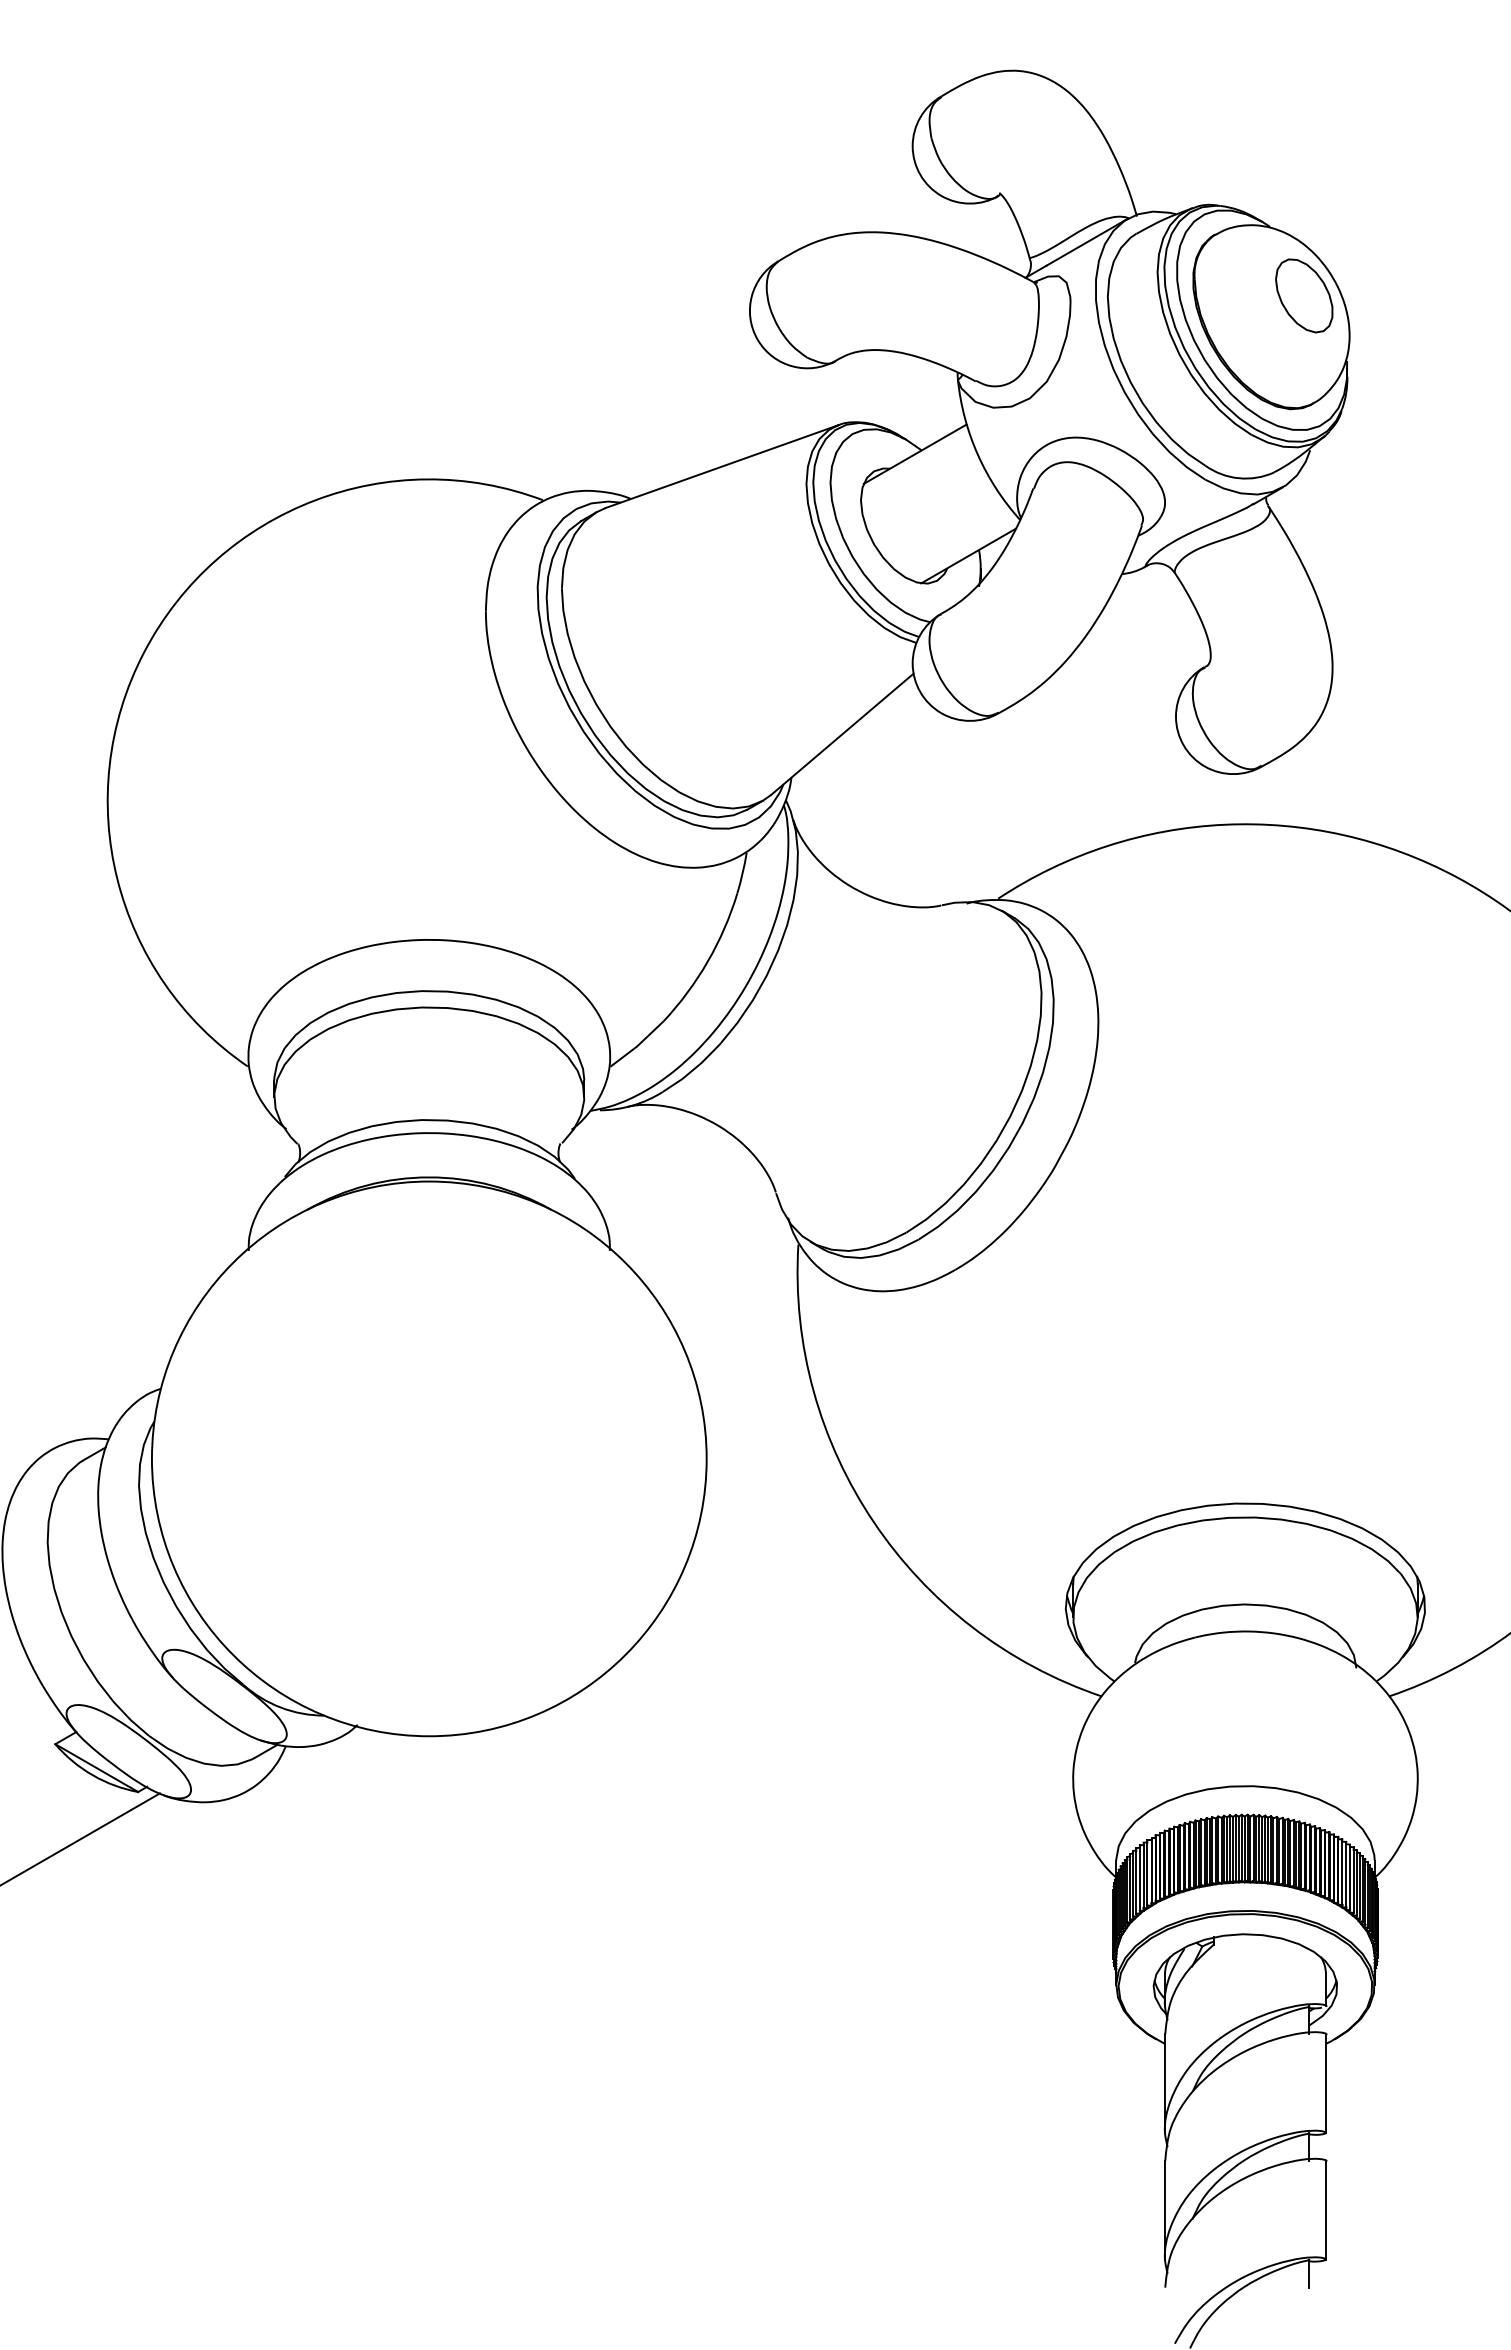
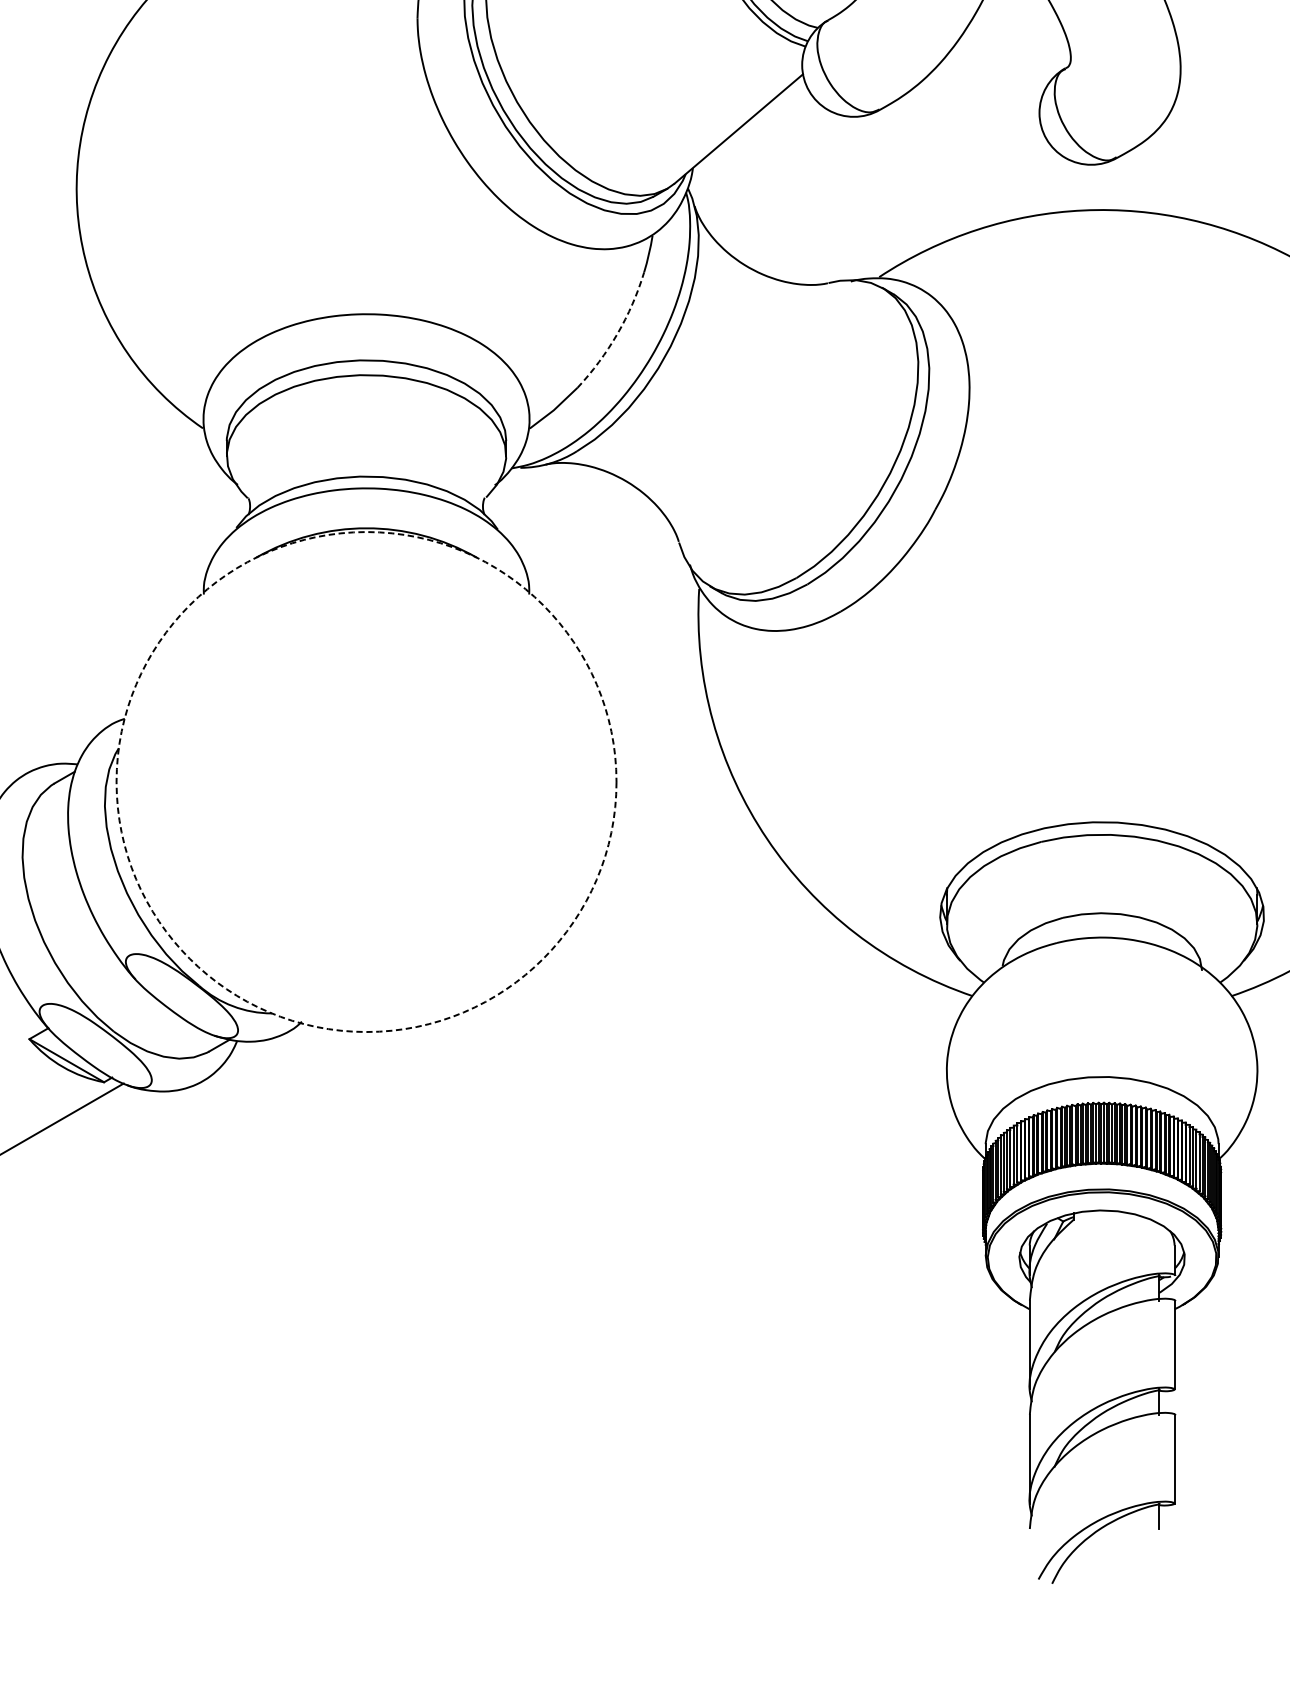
arc: (707, 961) -> (617, 333), solid -> dashed
circle: (428, 1458) -> (365, 781), solid -> dashed

